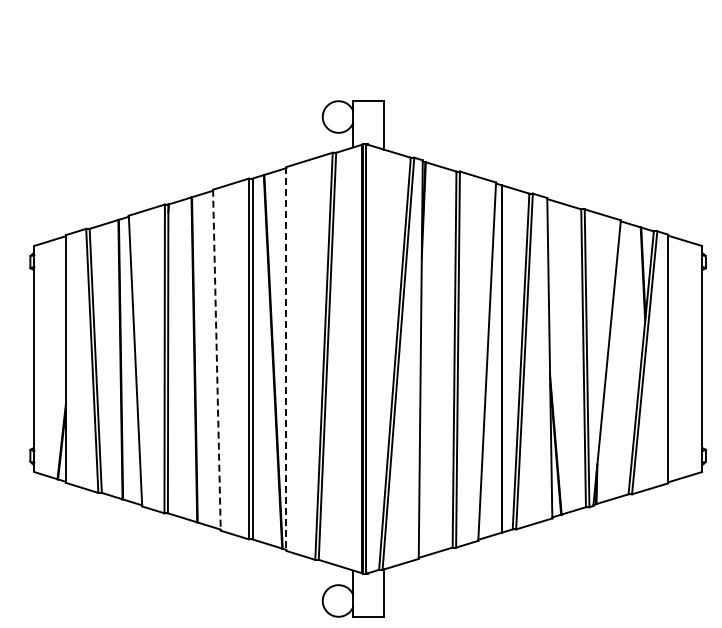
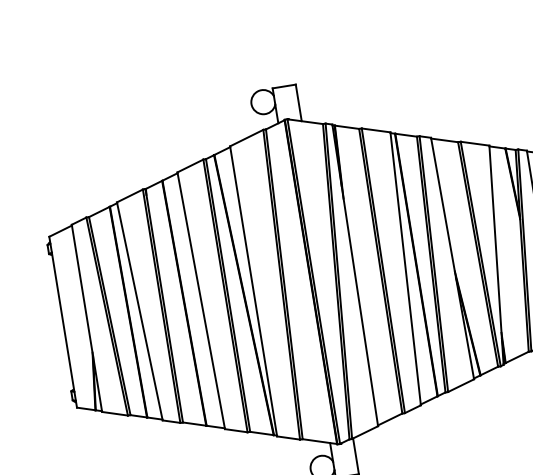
line: (286, 359) -> (253, 291), dashed -> solid
line: (216, 360) -> (200, 301), dashed -> solid

